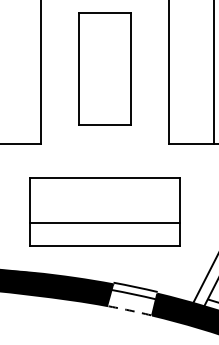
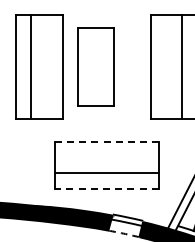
part: (104, 68) -> (95, 66), moved
line: (104, 178) -> (106, 142), solid -> dashed
line: (104, 245) -> (106, 188), solid -> dashed

